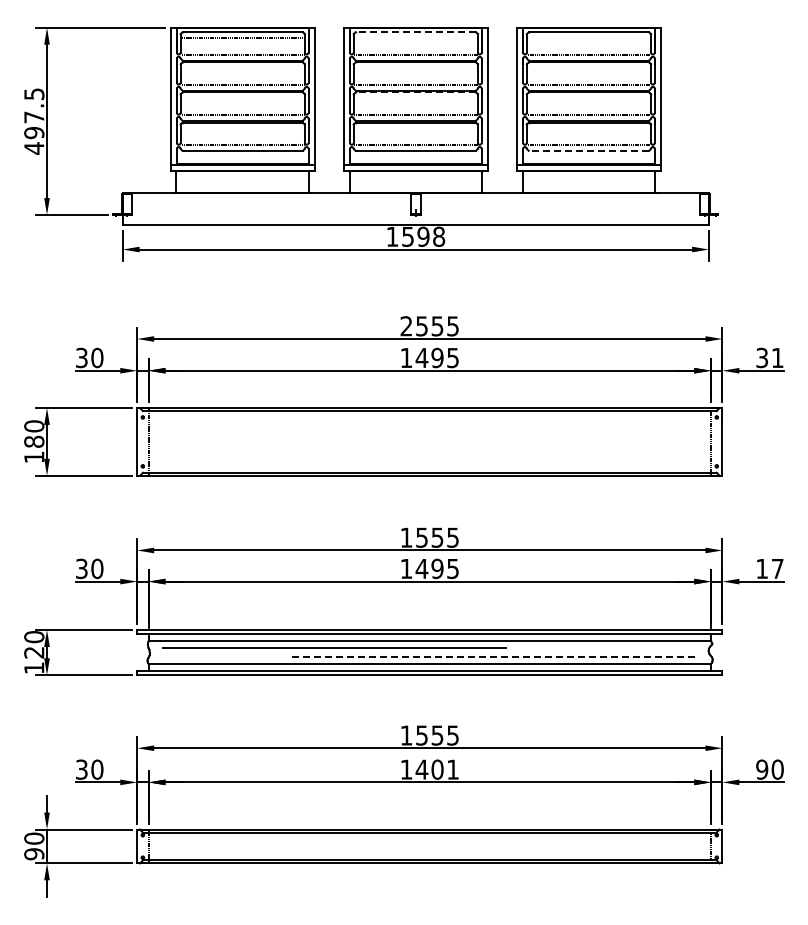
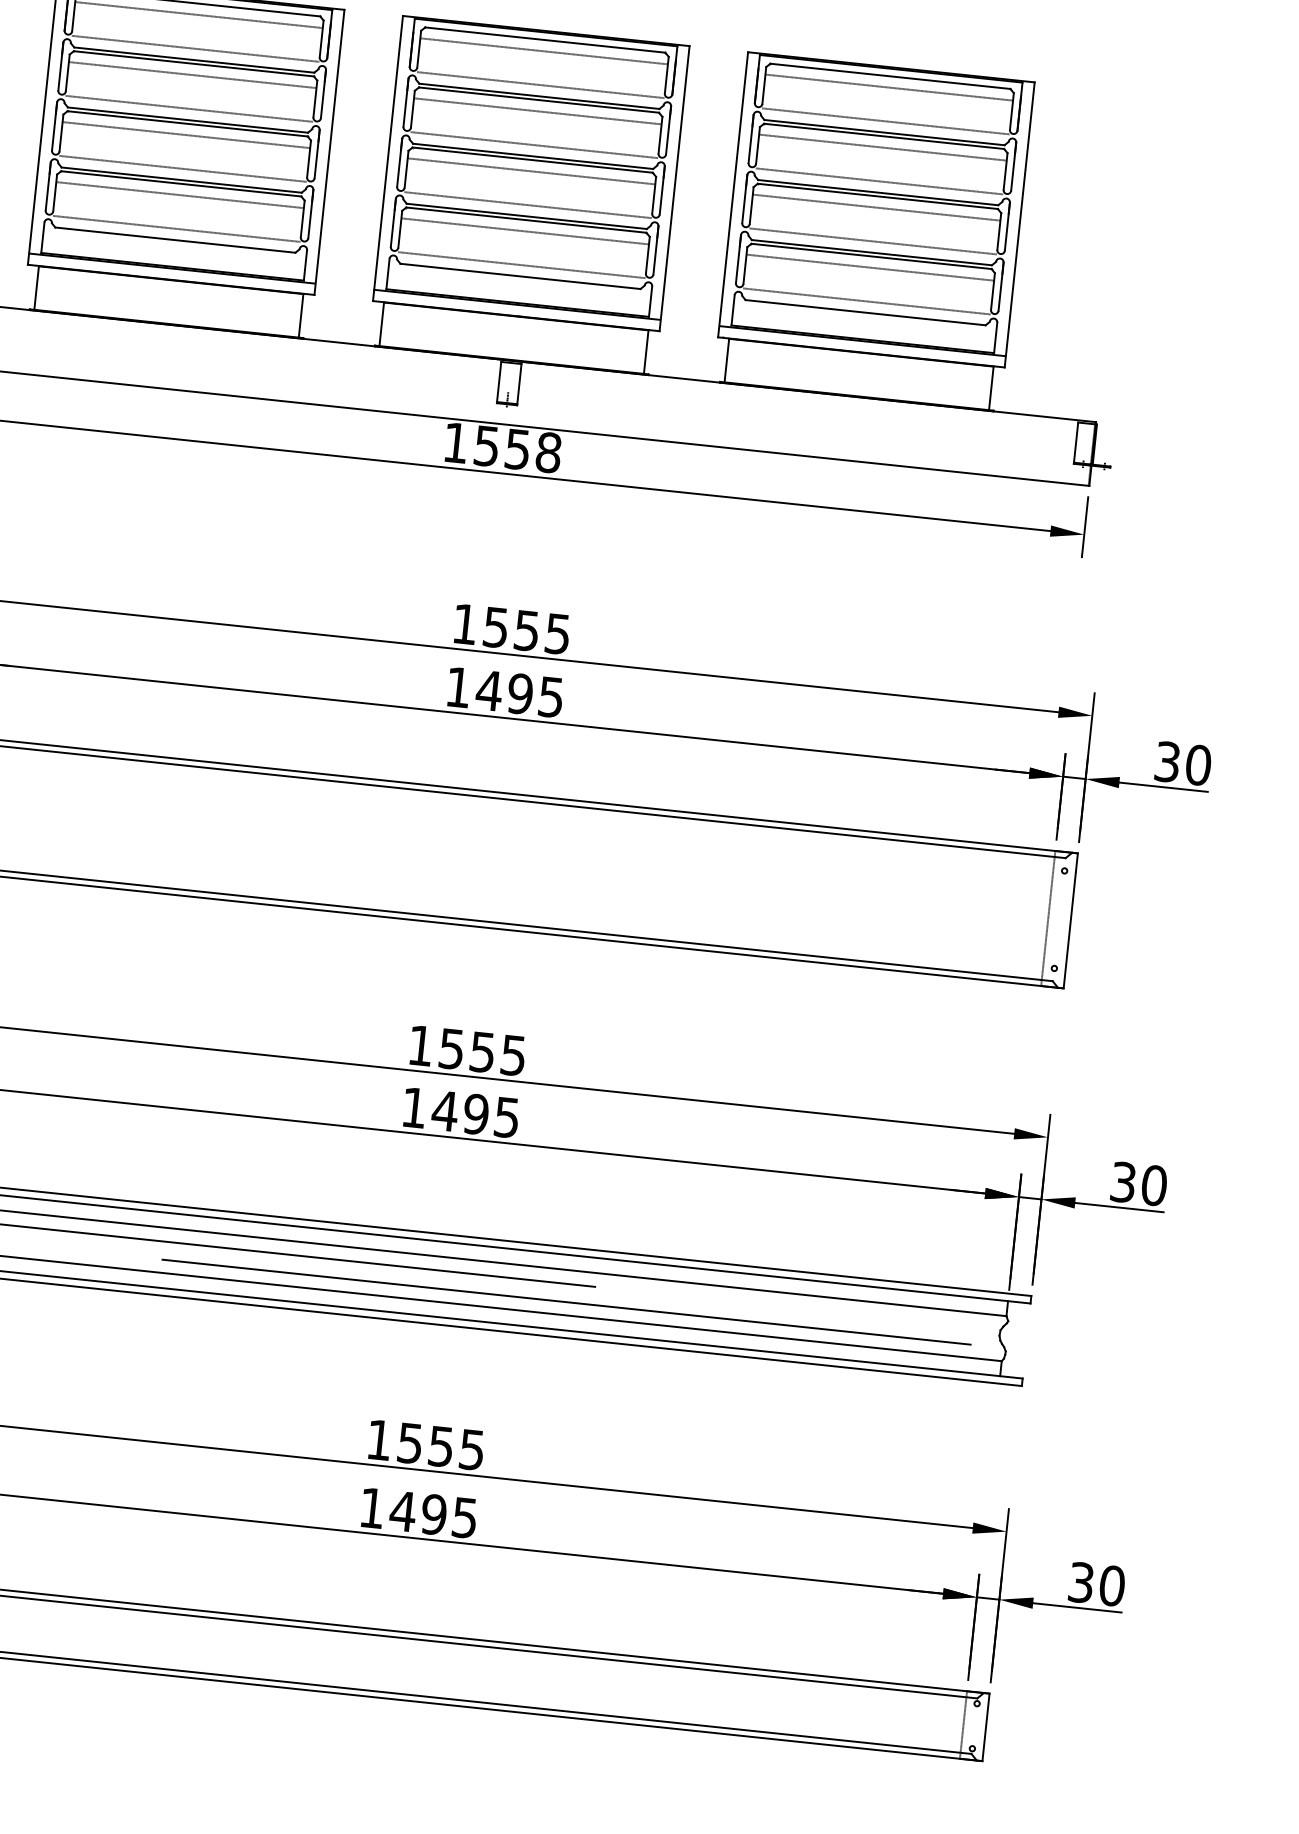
line: (415, 32) -> (544, 40), dashed -> solid
line: (415, 37) -> (543, 50), added
line: (588, 37) -> (888, 86), added
line: (242, 68) -> (192, 75), added
line: (415, 68) -> (537, 112), added
line: (588, 68) -> (881, 148), added
line: (415, 92) -> (532, 160), dashed -> solid
line: (242, 98) -> (185, 135), added
line: (415, 98) -> (530, 172), added
line: (588, 98) -> (875, 208), added
line: (242, 128) -> (179, 195), added
line: (415, 128) -> (524, 231), added
line: (588, 128) -> (869, 268), added
line: (588, 150) -> (864, 311), dashed -> solid
text: (423, 236) -> (517, 448), 1598 -> 1558
text: (406, 326) -> (465, 624), 2555 -> 1555
text: (777, 357) -> (1198, 764), 31 -> 30
text: (769, 568) -> (1138, 1183), 17 -> 30
line: (492, 657) -> (567, 1302), dashed -> solid
text: (444, 769) -> (448, 1515), 1401 -> 1495
text: (762, 769) -> (1081, 1582), 90 -> 30

